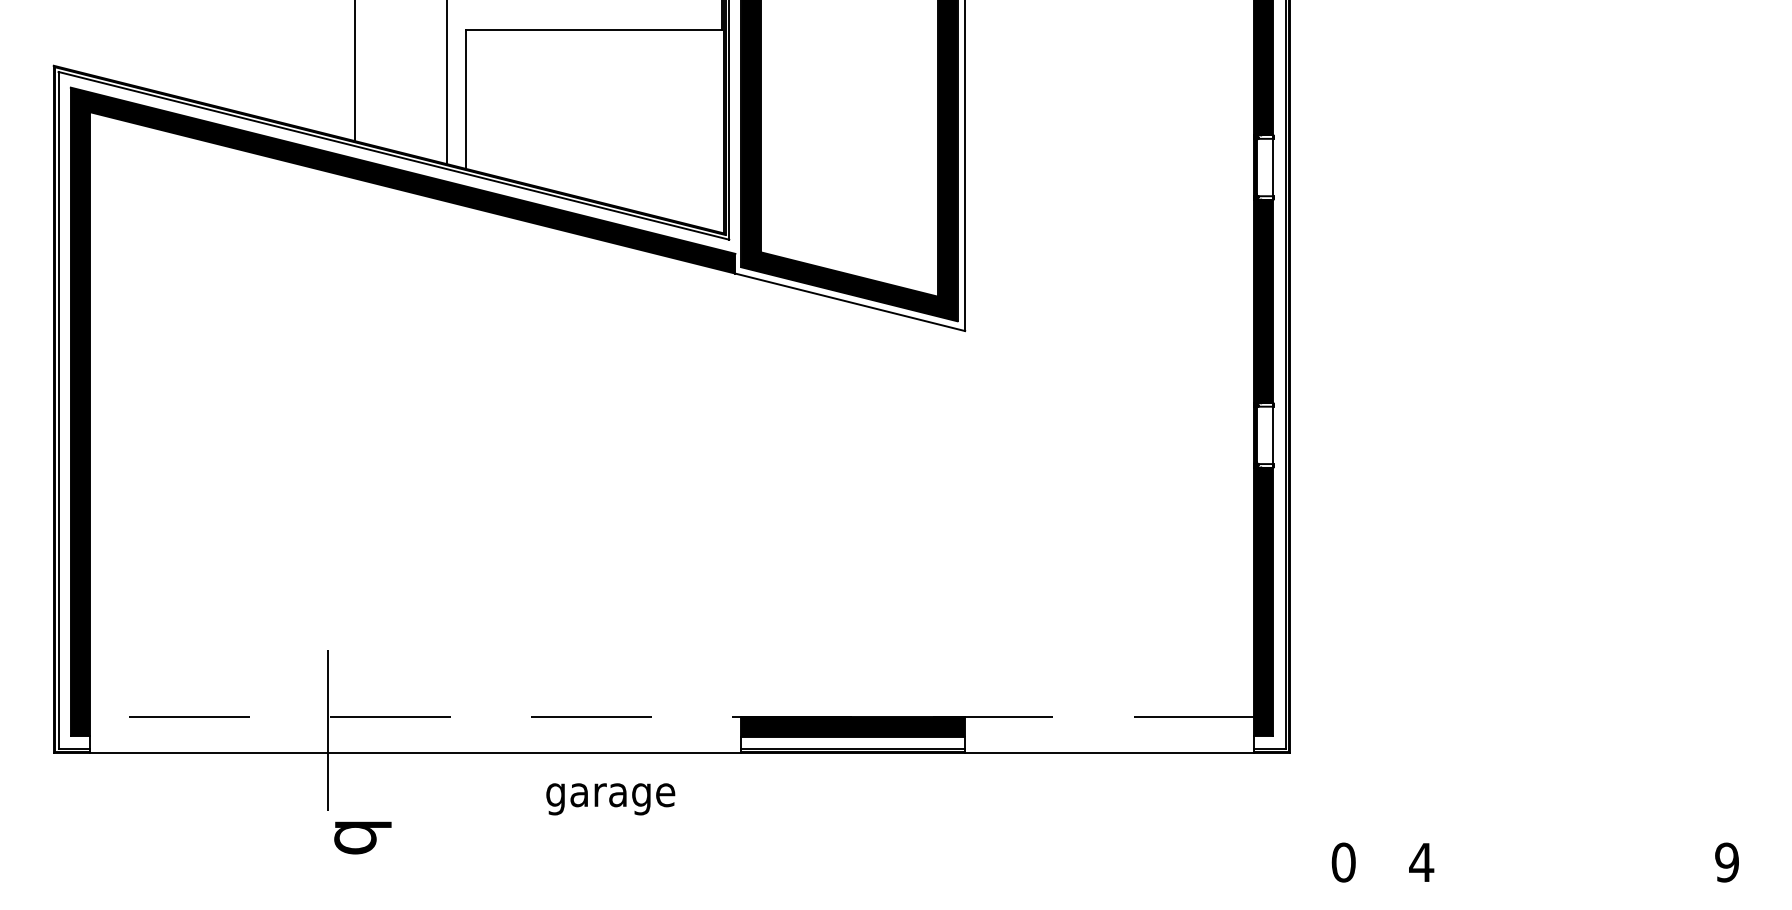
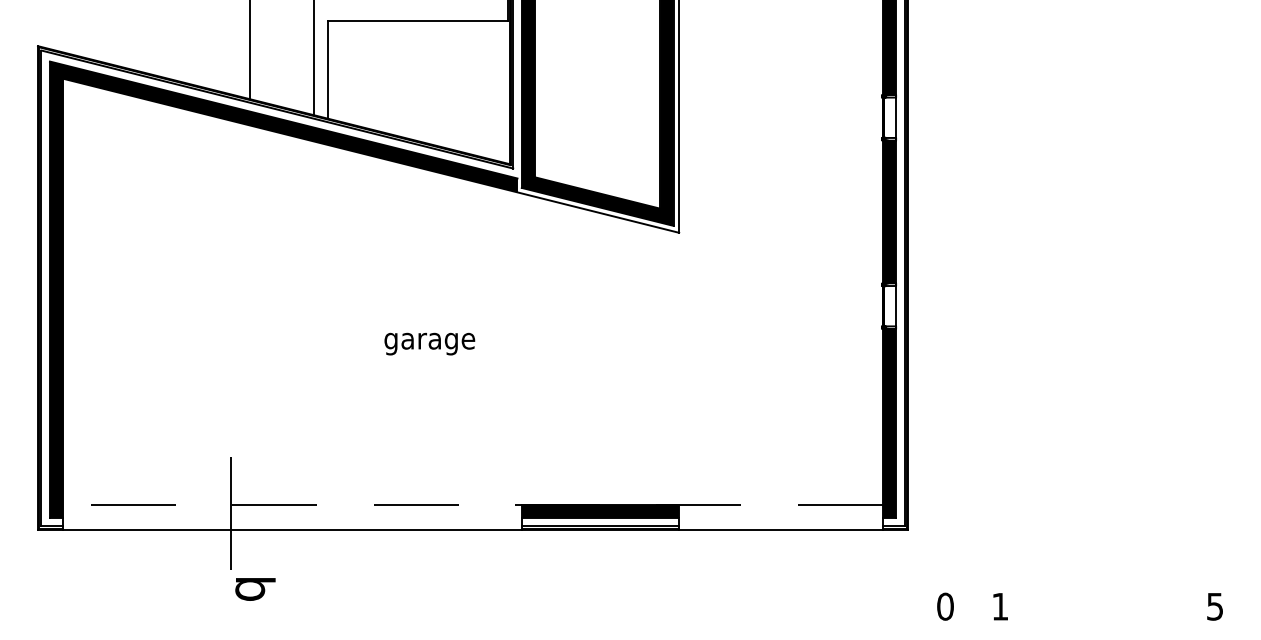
text: (610, 799) -> (429, 344), moved
text: (1421, 862) -> (1000, 606), 4 -> 1
text: (1726, 862) -> (1214, 606), 9 -> 5

